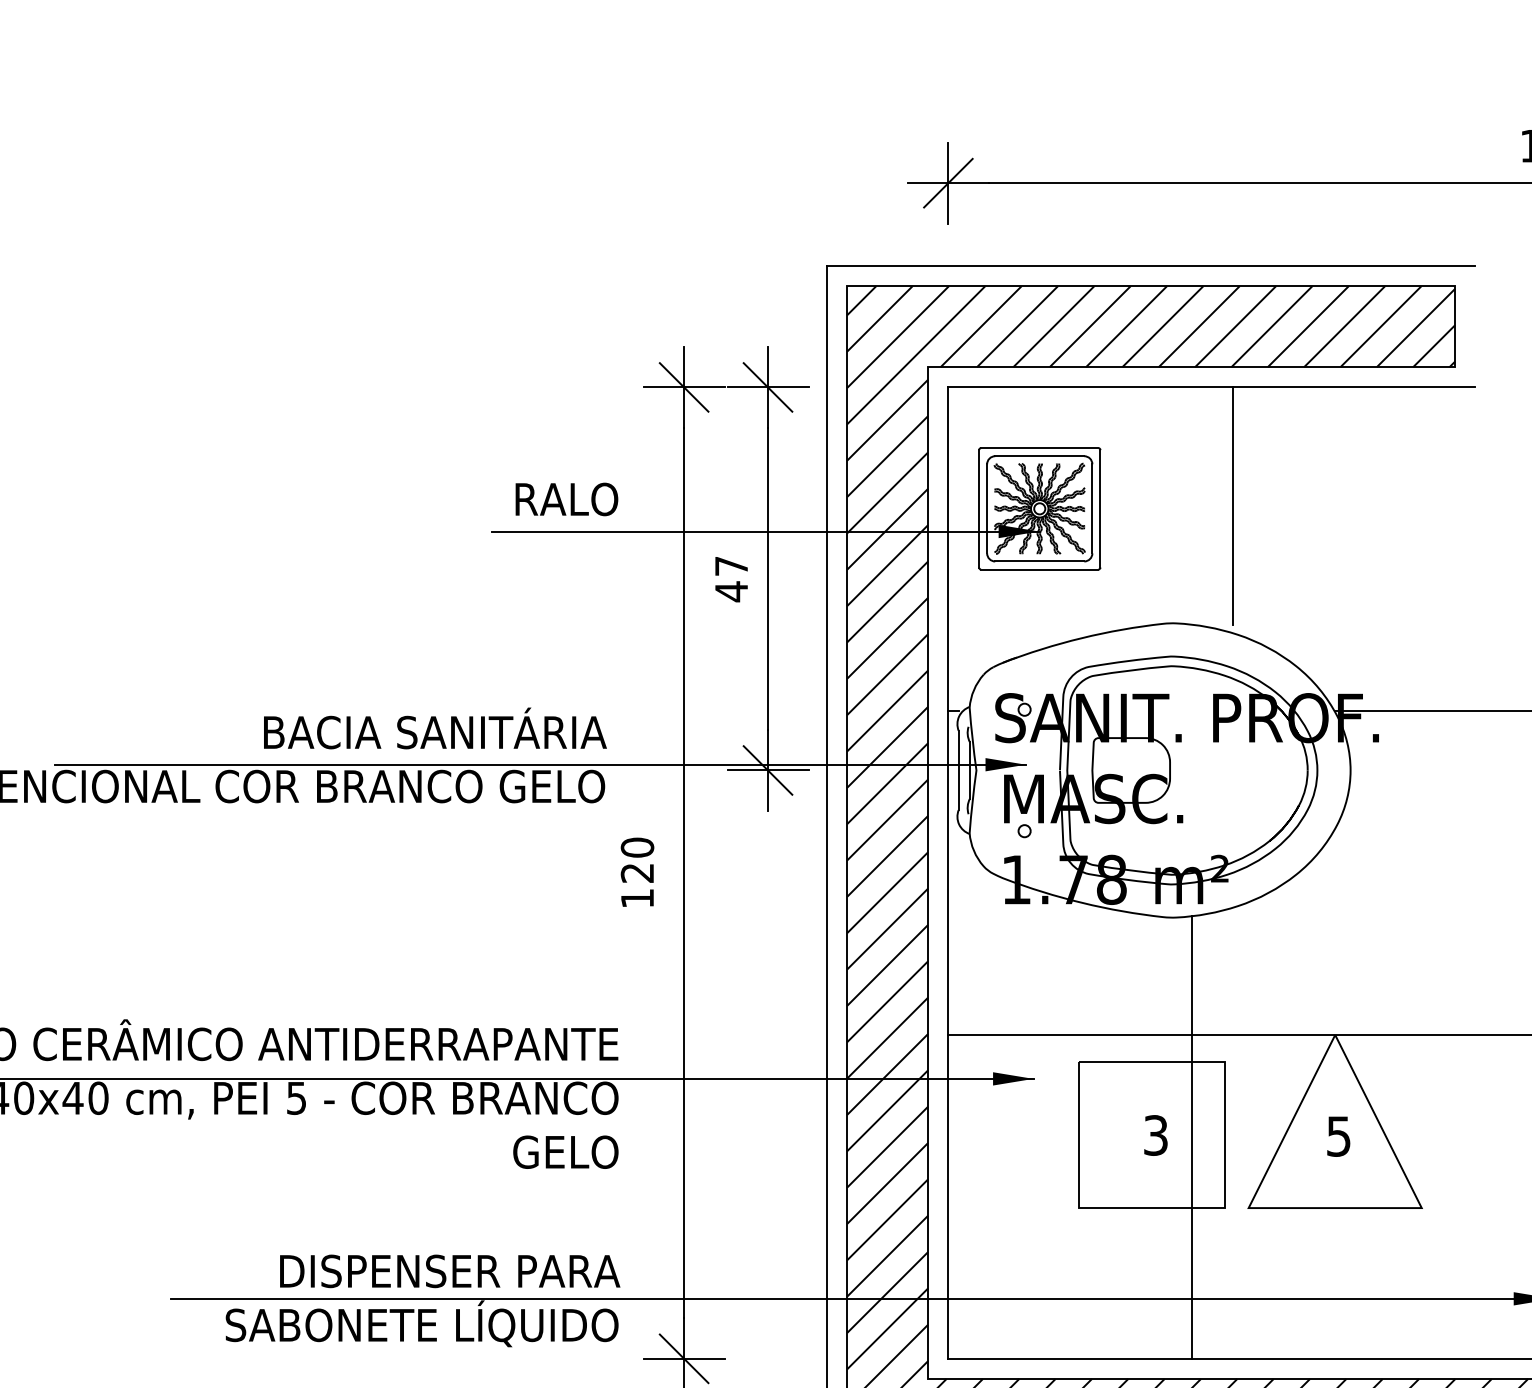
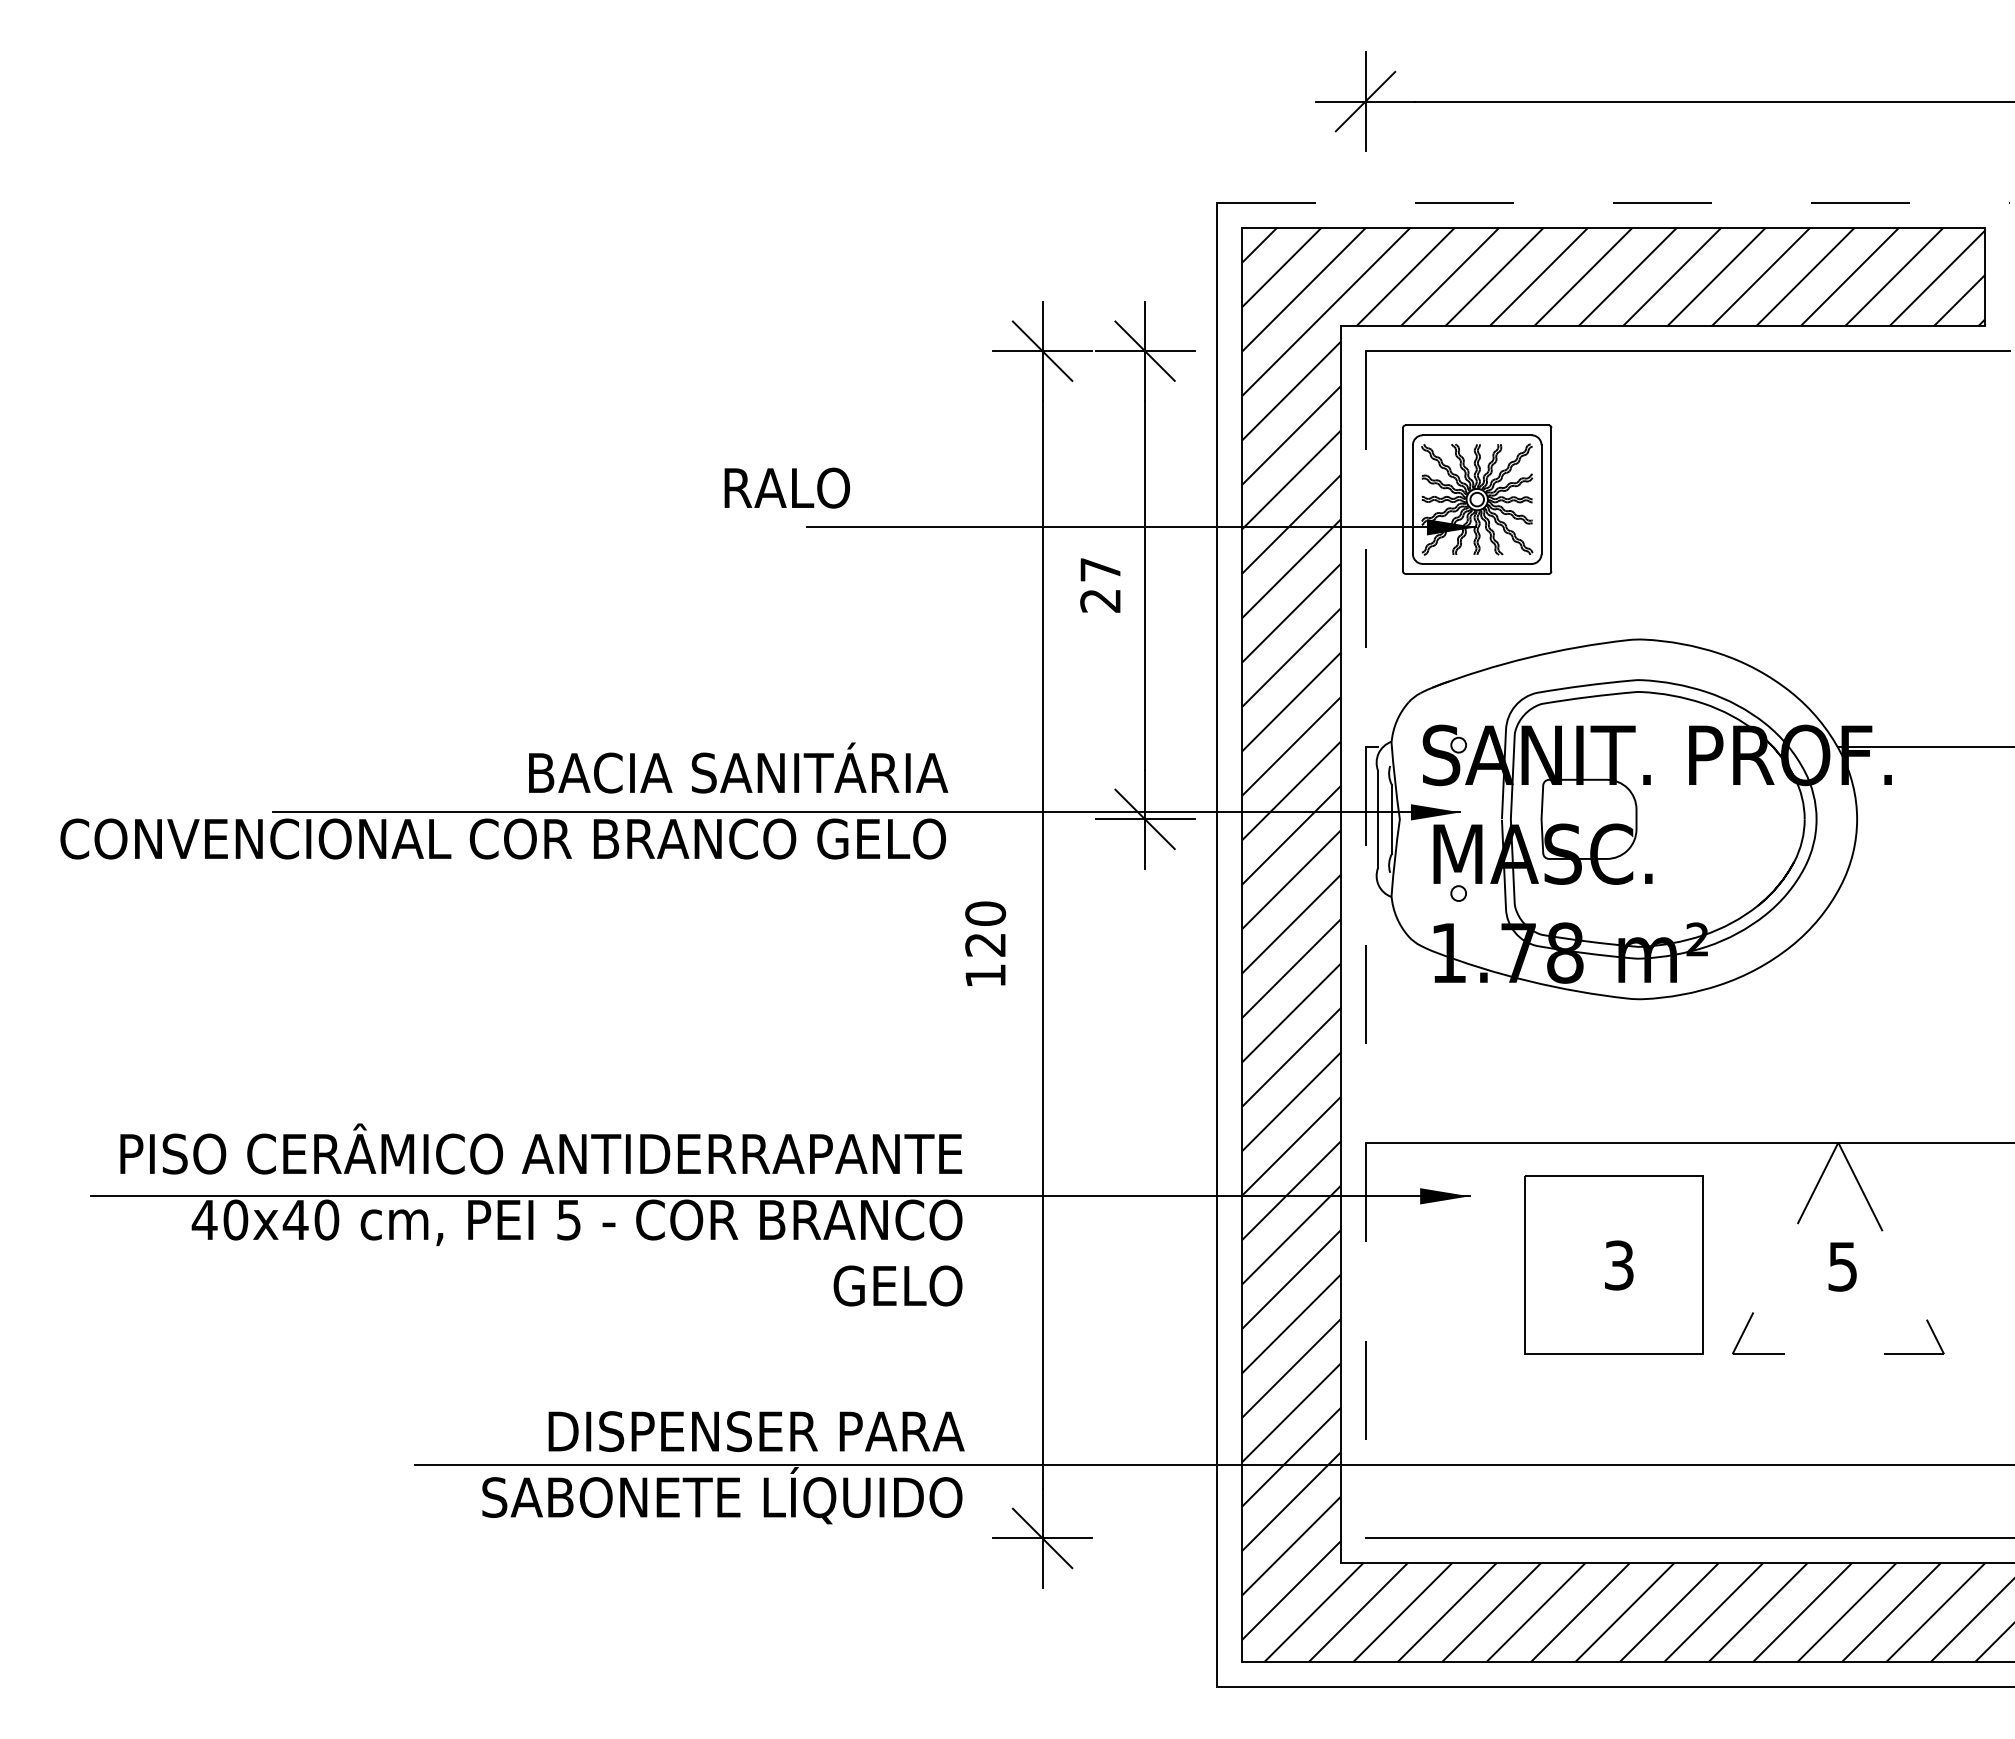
line: (1151, 265) -> (1613, 202), solid -> dashed
text: (566, 498) -> (786, 487), moved
line: (1232, 506) -> (1712, 496), removed
text: (731, 591) -> (1100, 600), 47 -> 27
line: (948, 872) -> (1365, 944), solid -> dashed
line: (1192, 1137) -> (1663, 1267), removed
line: (1335, 1208) -> (1838, 1354), solid -> dashed

